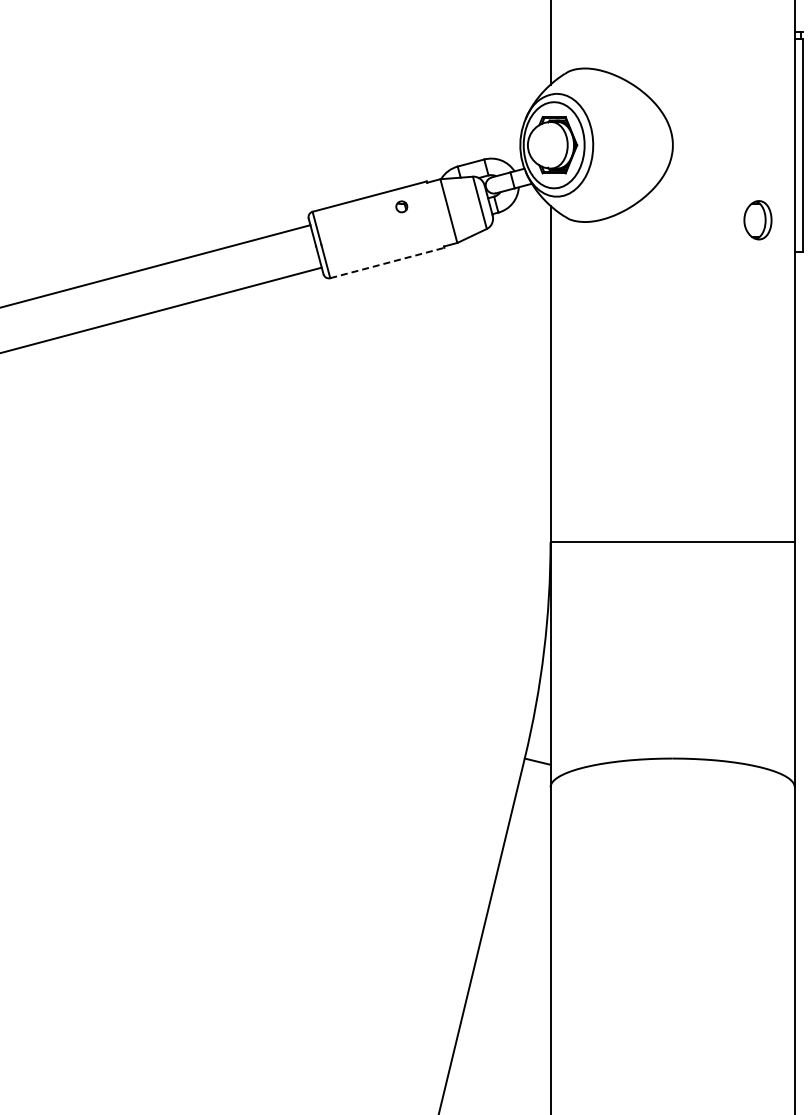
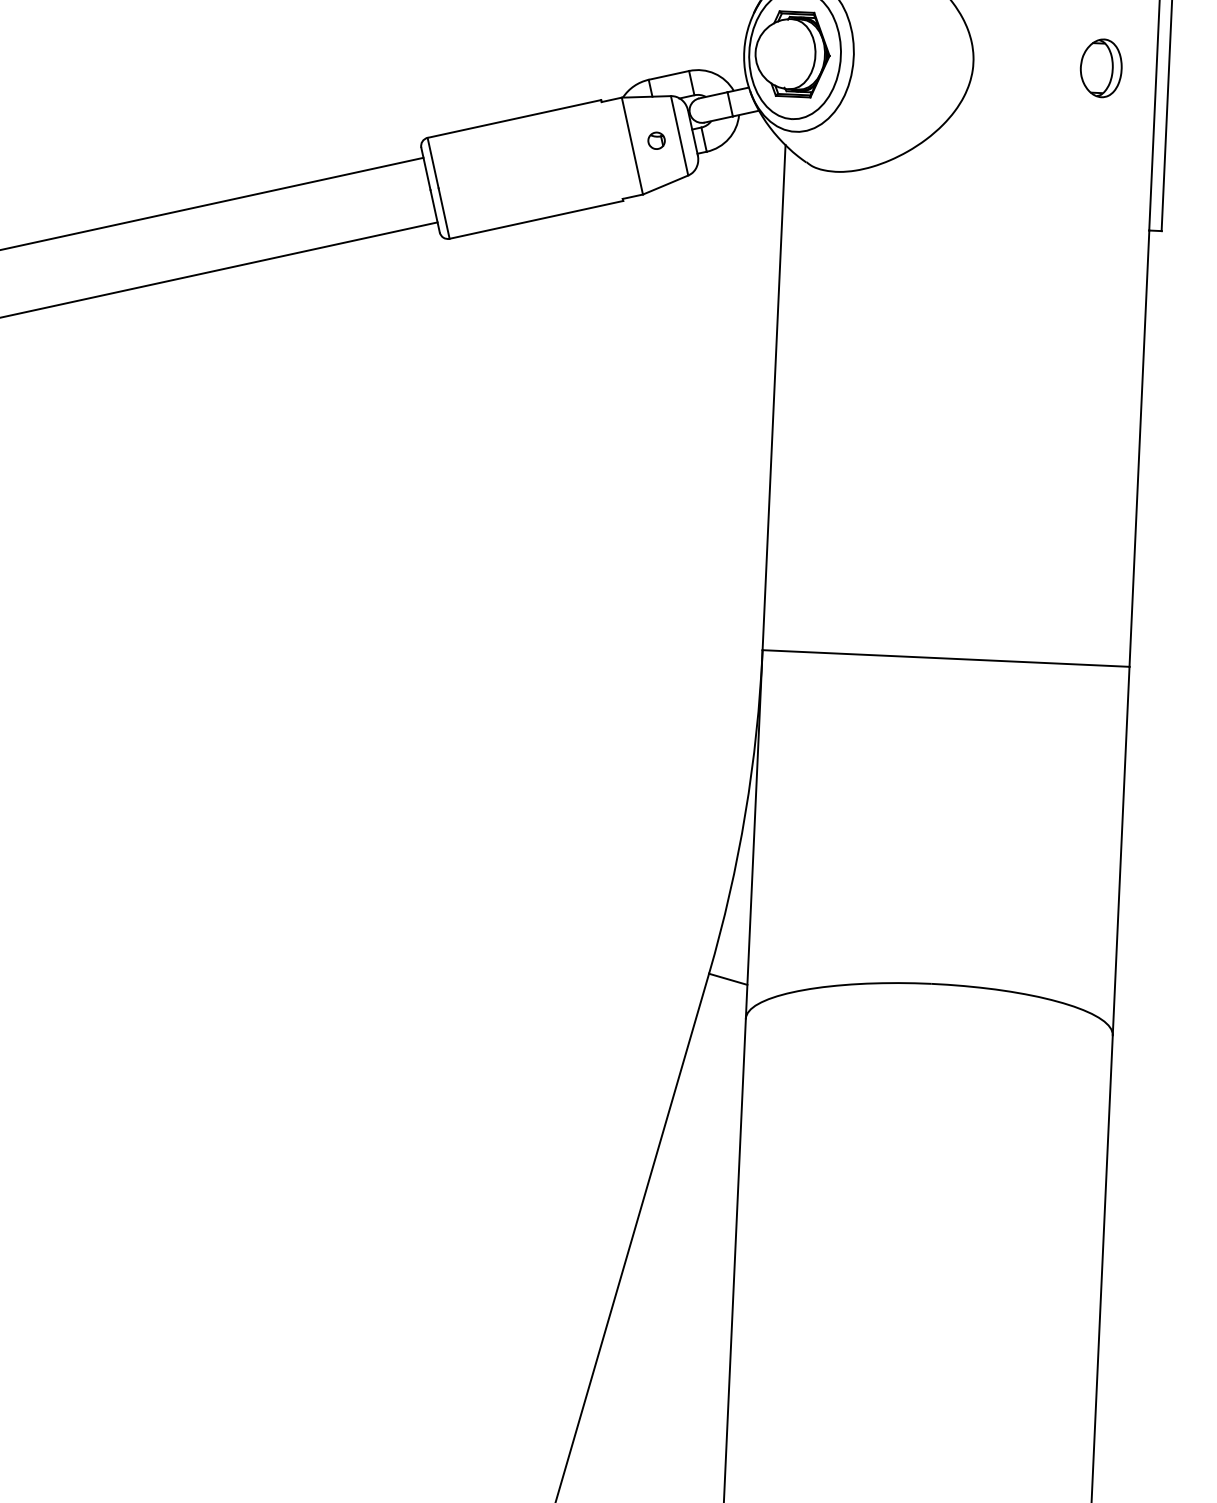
part: (401, 206) -> (656, 140), moved
part: (757, 220) -> (1100, 68), moved
line: (387, 262) -> (536, 219), dashed -> solid

